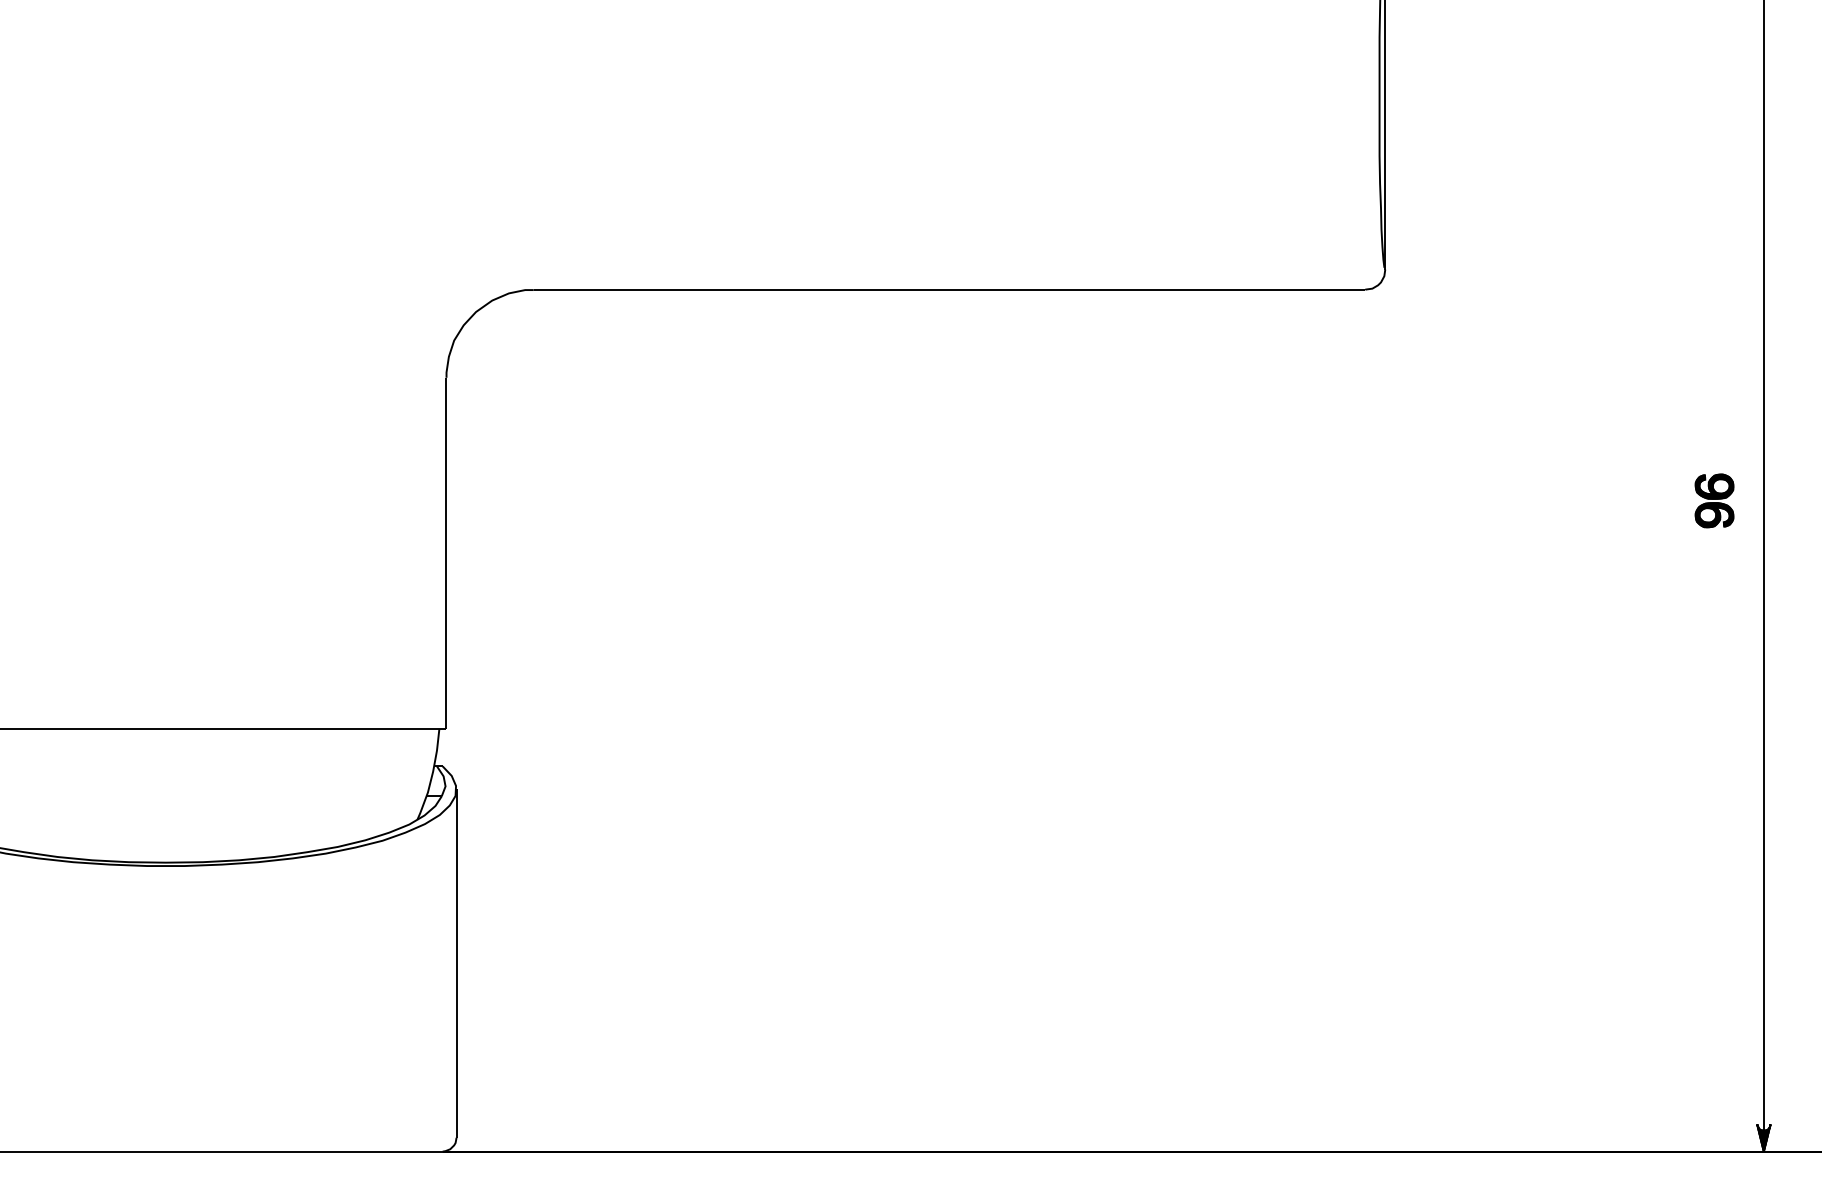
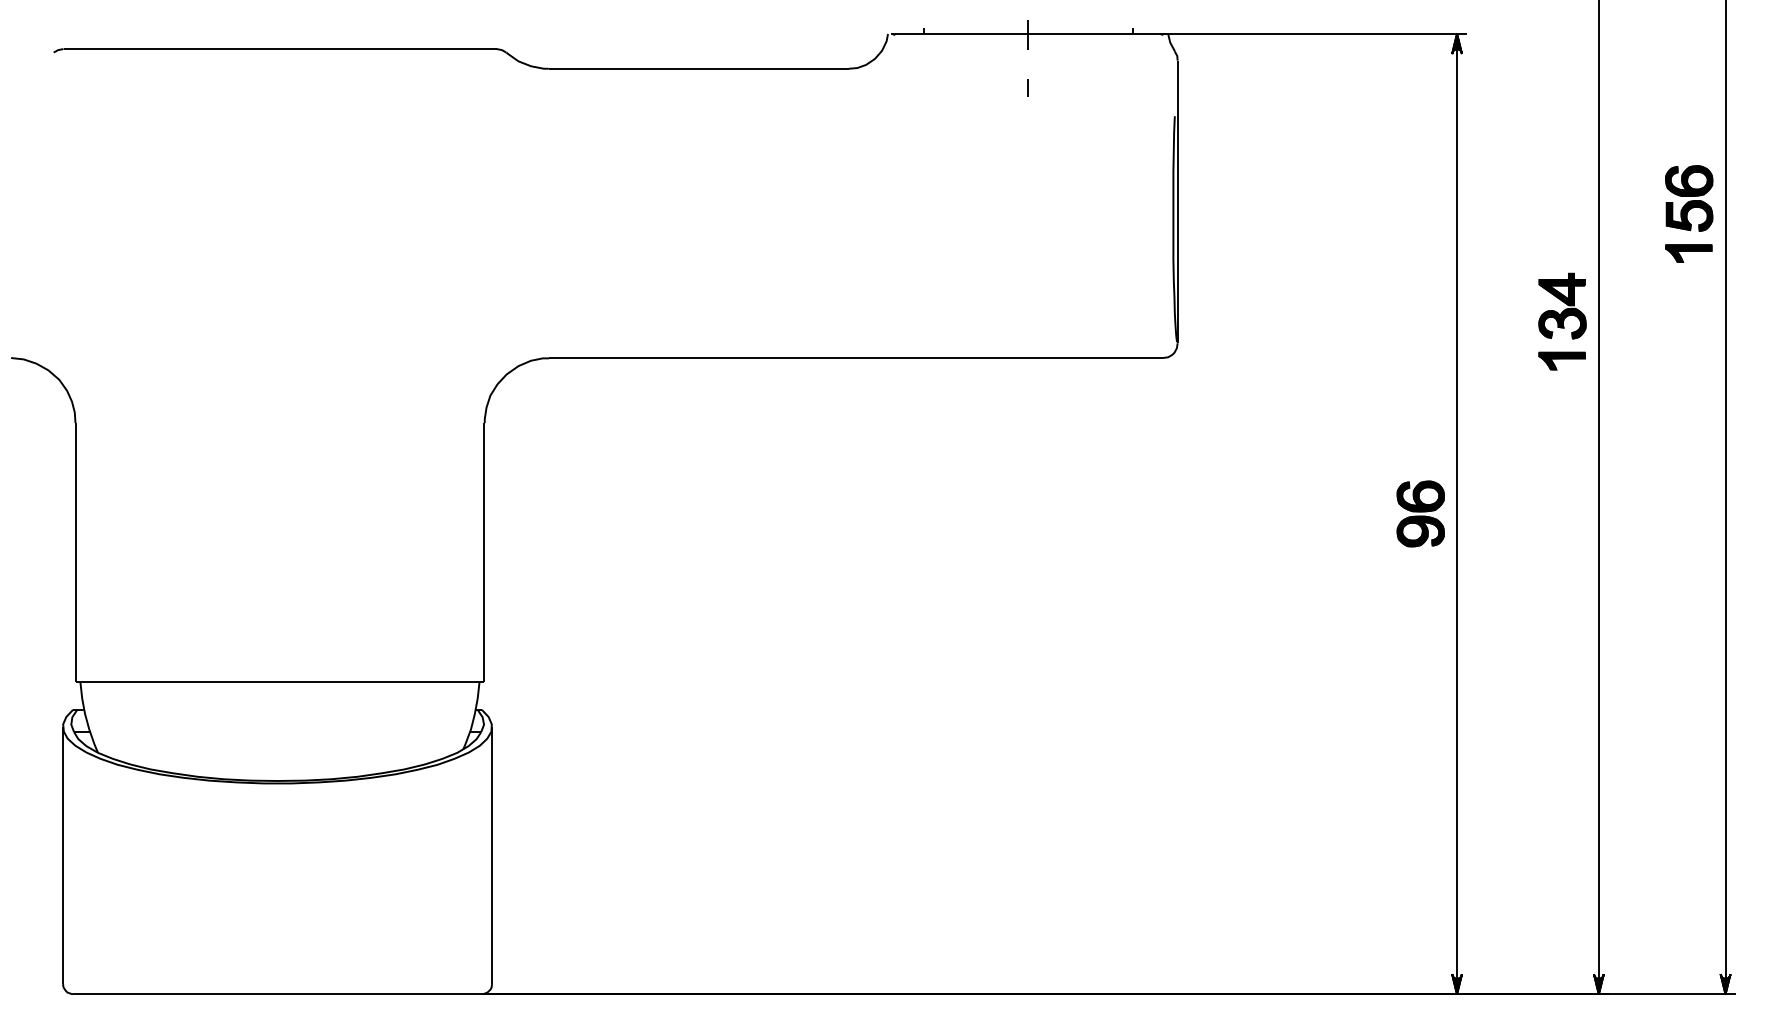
part: (1714, 500) -> (1420, 513), size x1.67

